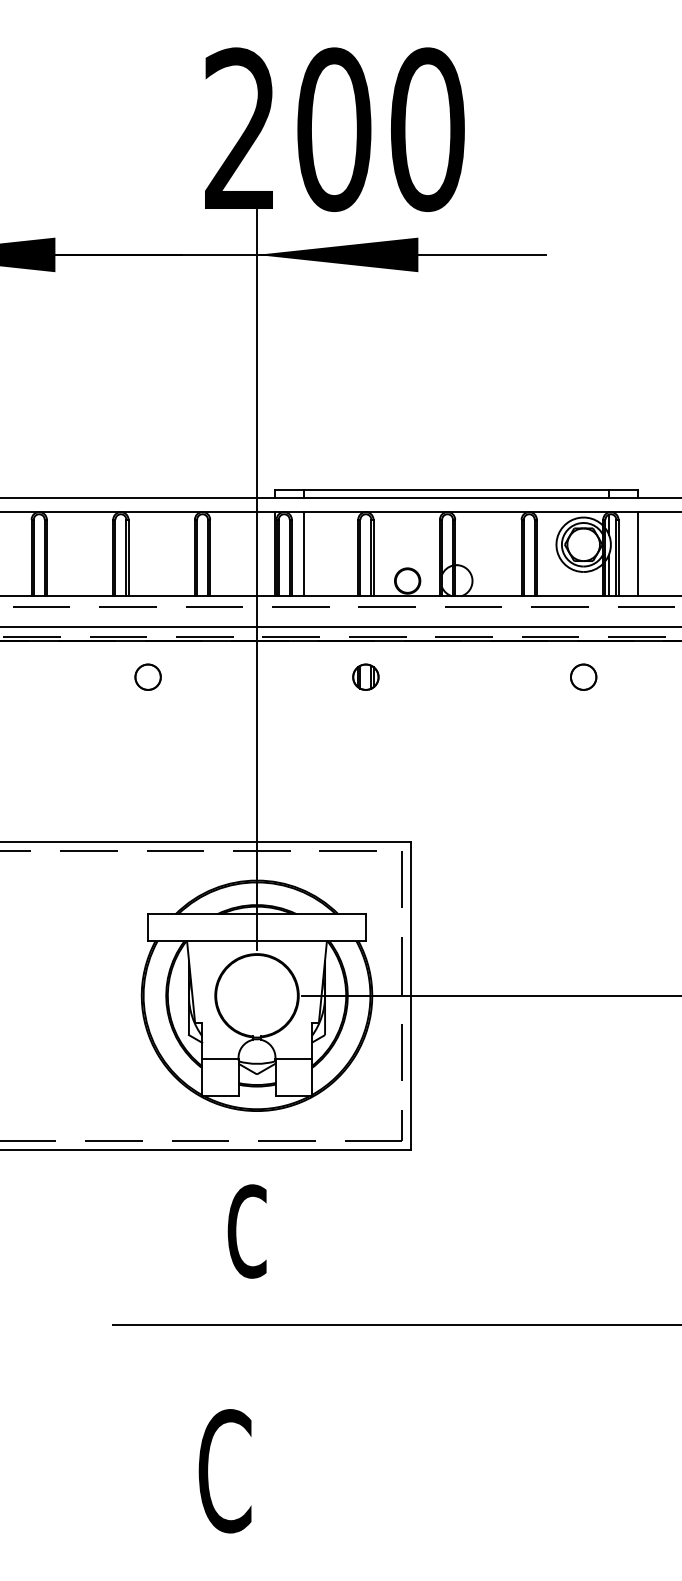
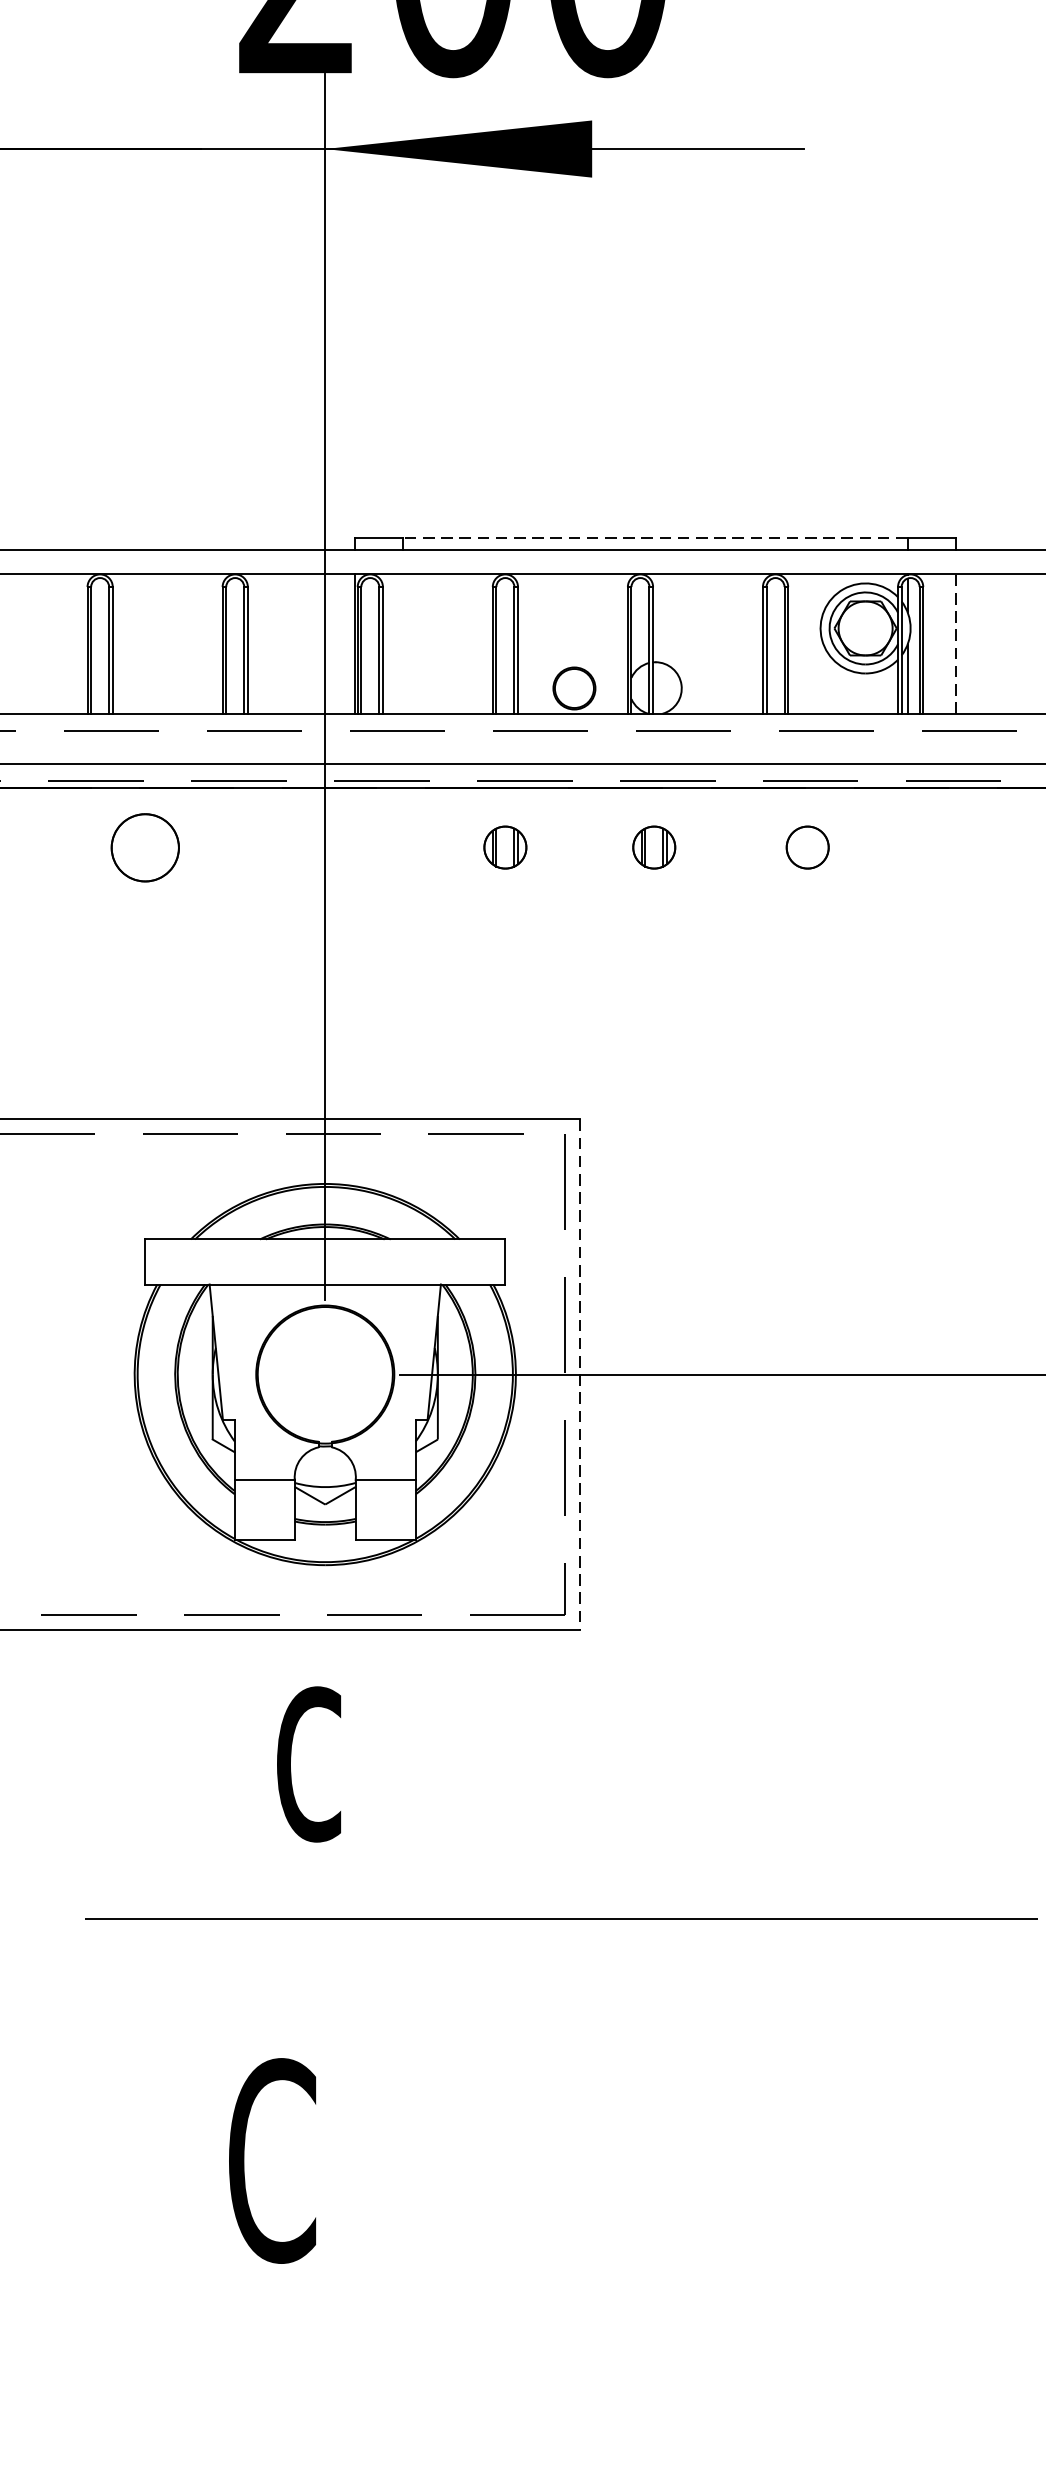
line: (456, 490) -> (655, 538), solid -> dashed
line: (638, 553) -> (956, 642), solid -> dashed
line: (304, 554) -> (403, 644), removed
circle: (147, 676) -> (144, 846), size x1.6
part: (455, 676) -> (653, 846), added
circle: (583, 676) -> (807, 846), moved
line: (411, 996) -> (580, 1375), solid -> dashed

